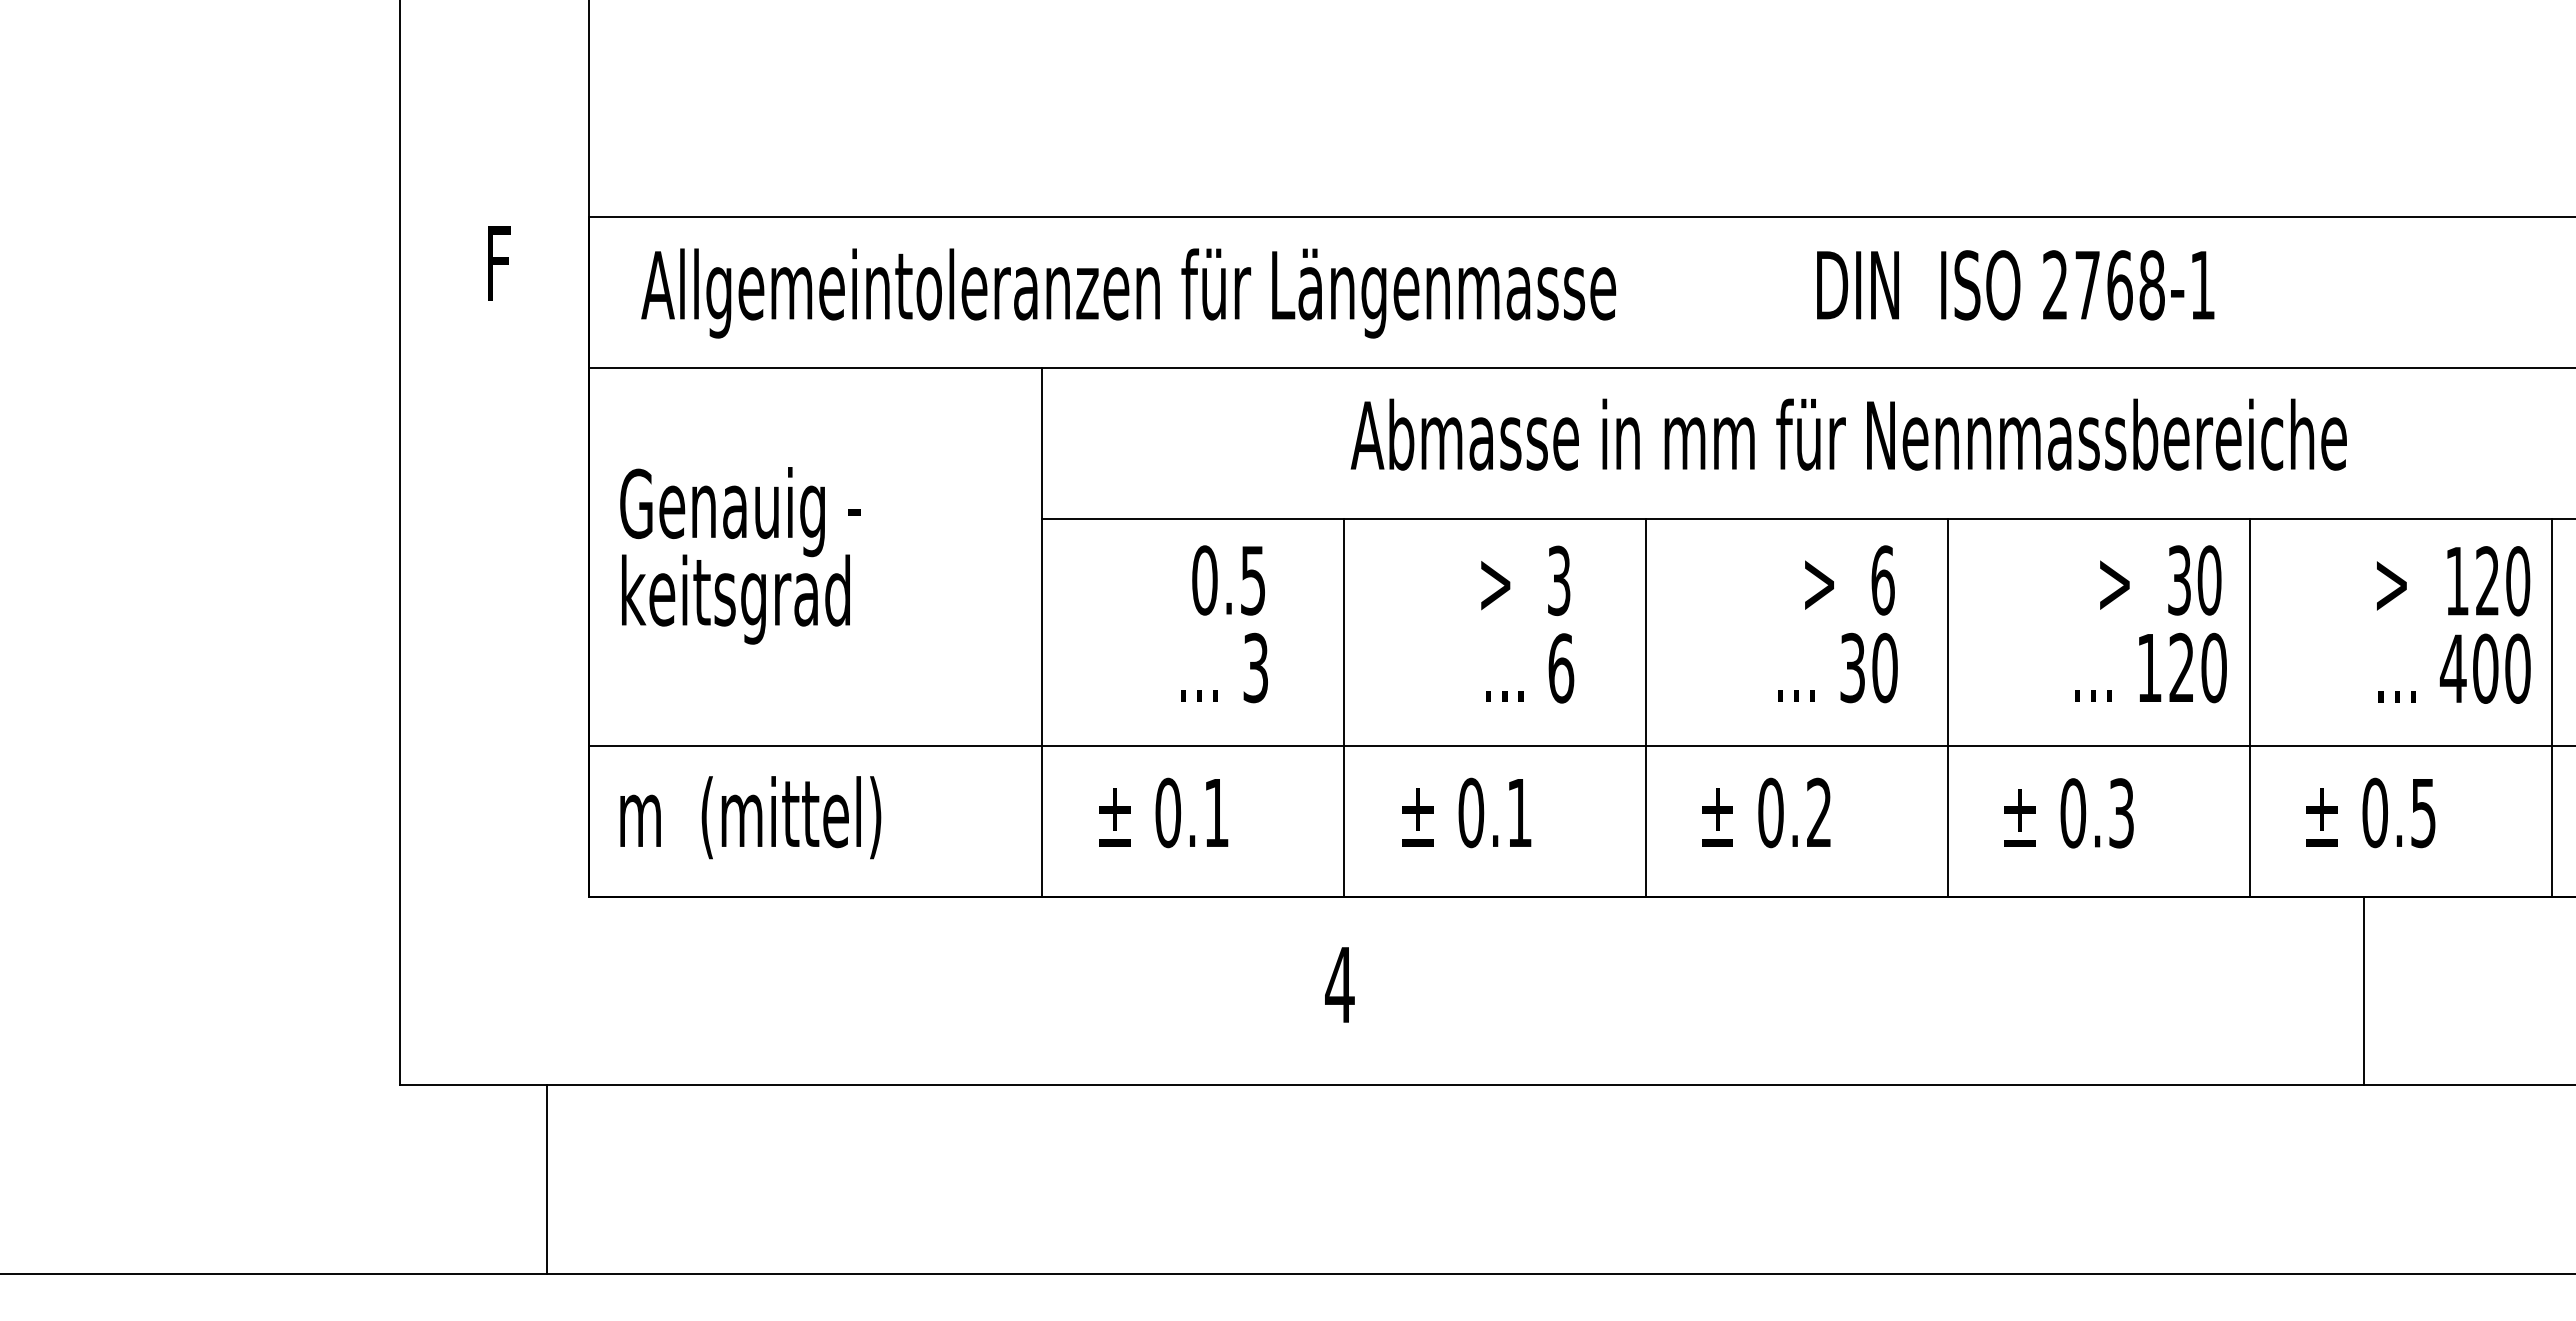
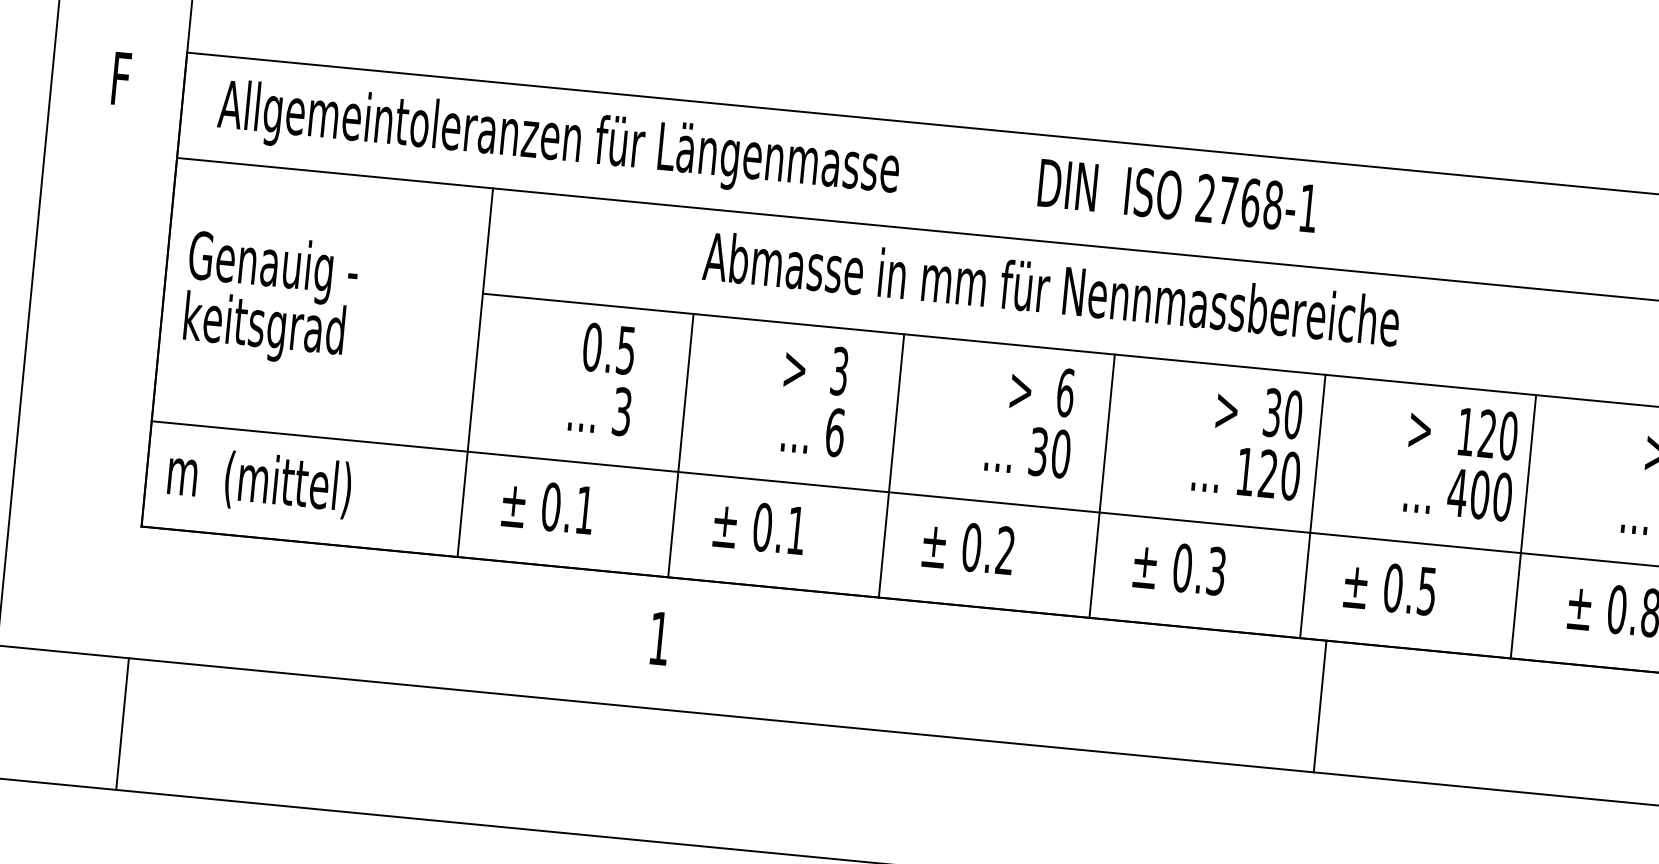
text: (1339, 984) -> (659, 638), 4 -> 1
line: (2364, 990) -> (1320, 706), moved
line: (547, 1179) -> (122, 723), moved

